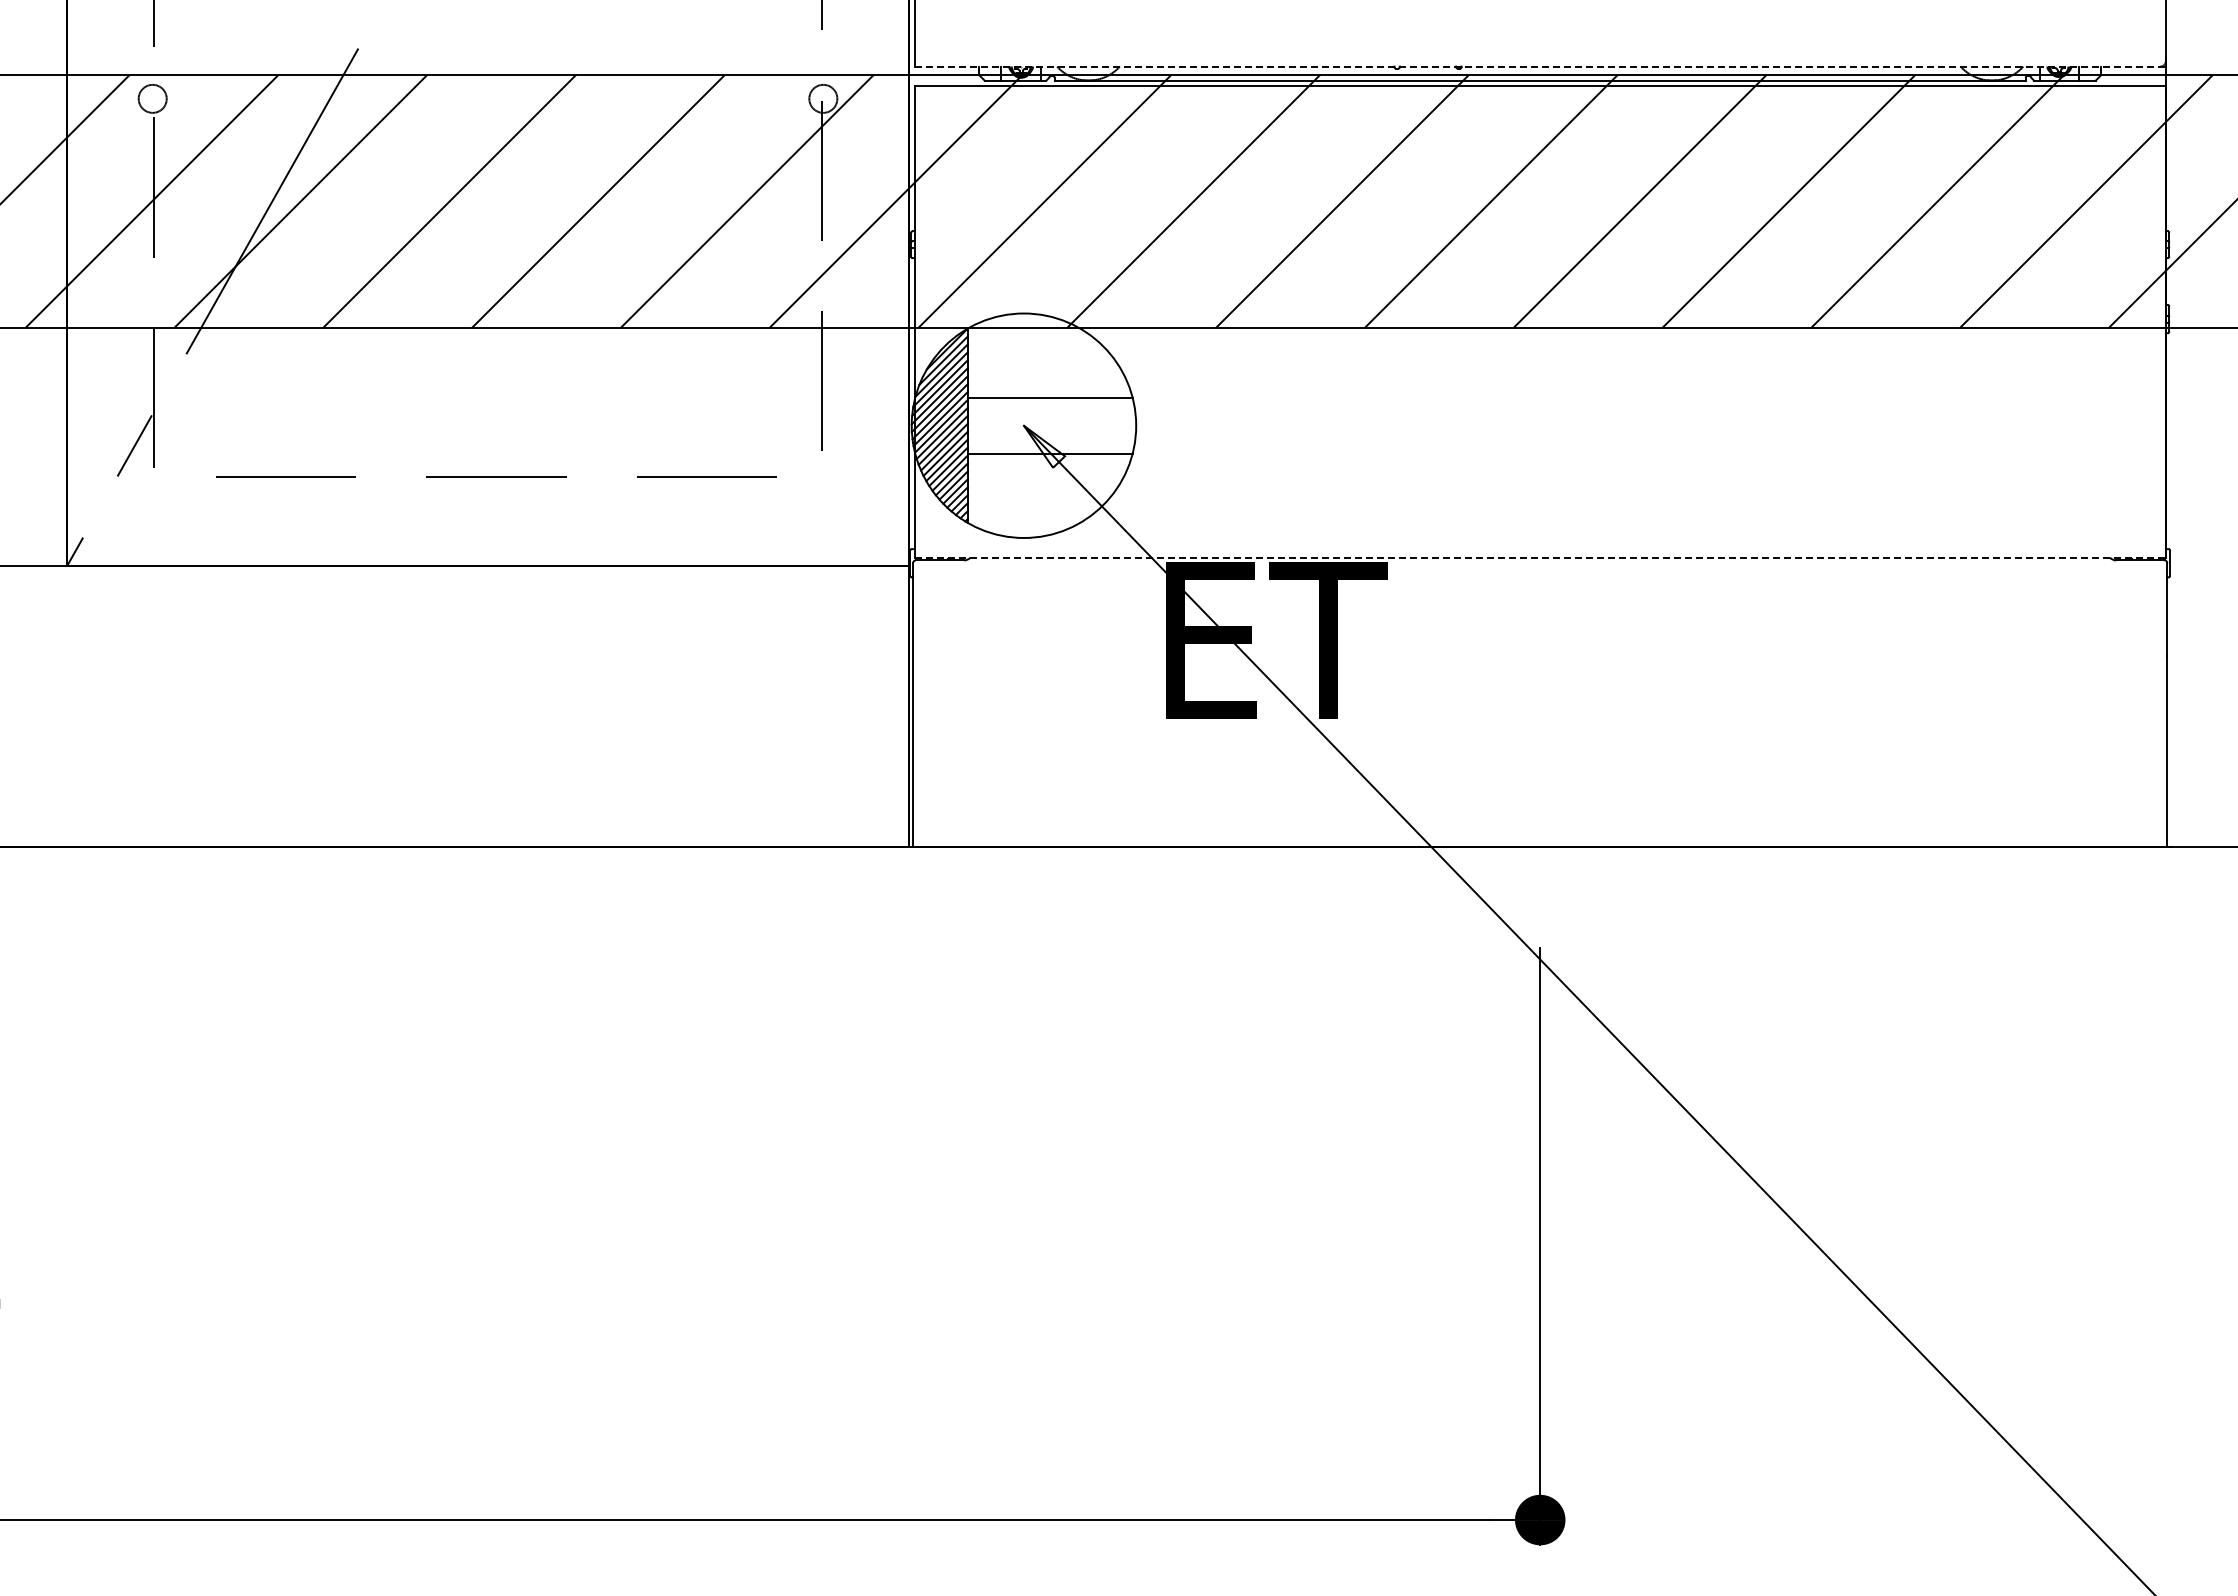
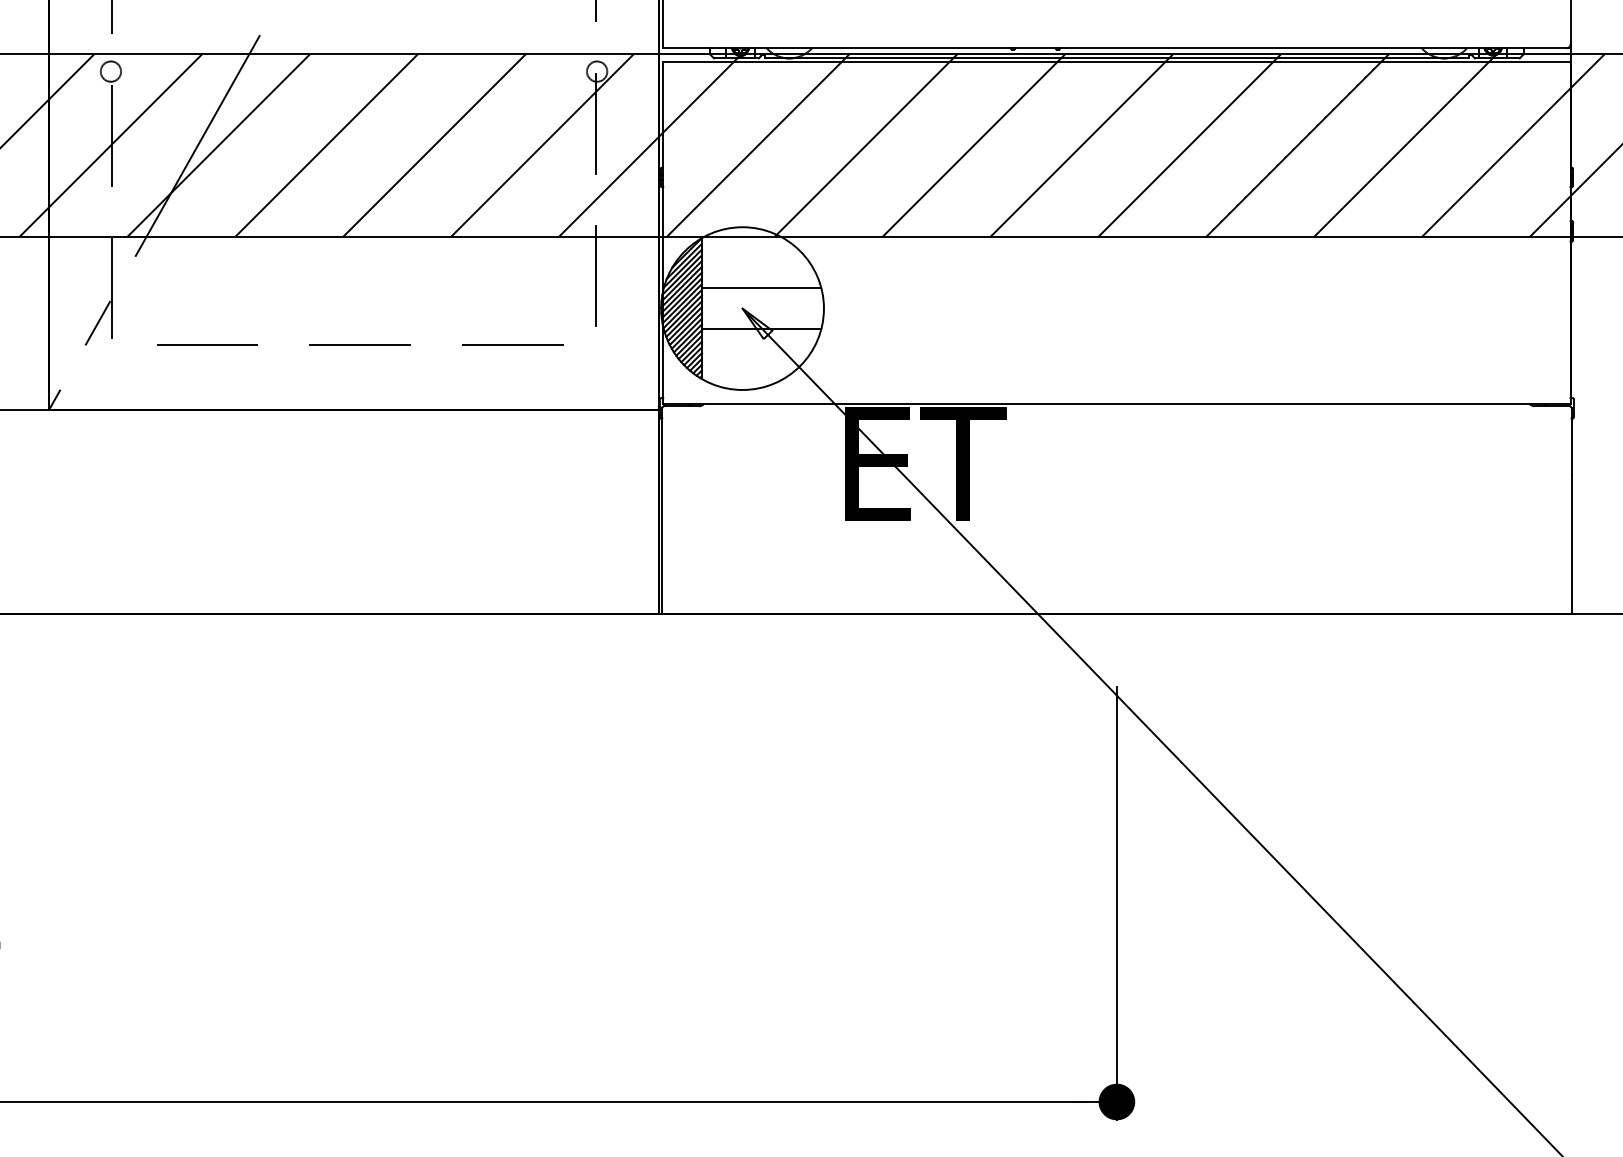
line: (1540, 66) -> (1117, 48), dashed -> solid
line: (1540, 557) -> (1117, 404), dashed -> solid

